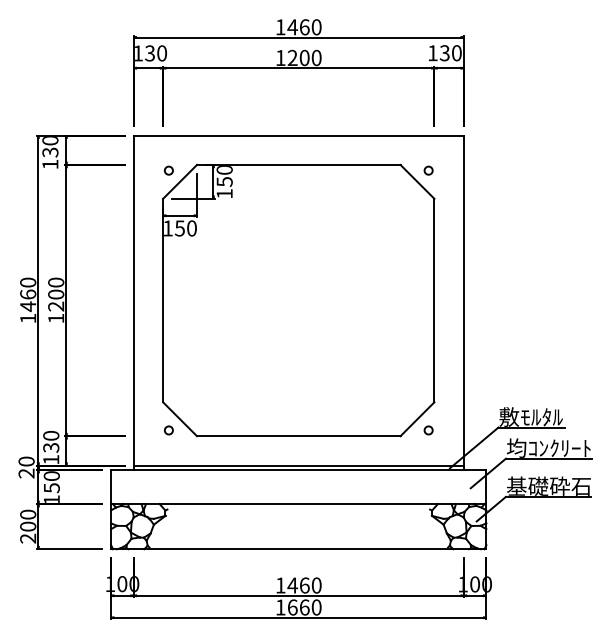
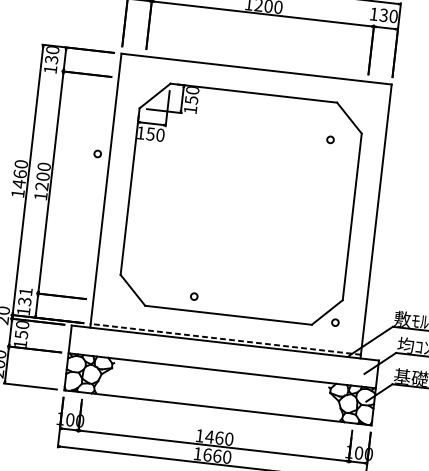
circle: (168, 170) -> (97, 153), moved
circle: (428, 170) -> (330, 139), moved
circle: (168, 430) -> (193, 296), moved
text: (51, 435) -> (26, 291), 130 -> 131
line: (298, 465) -> (225, 339), solid -> dashed

